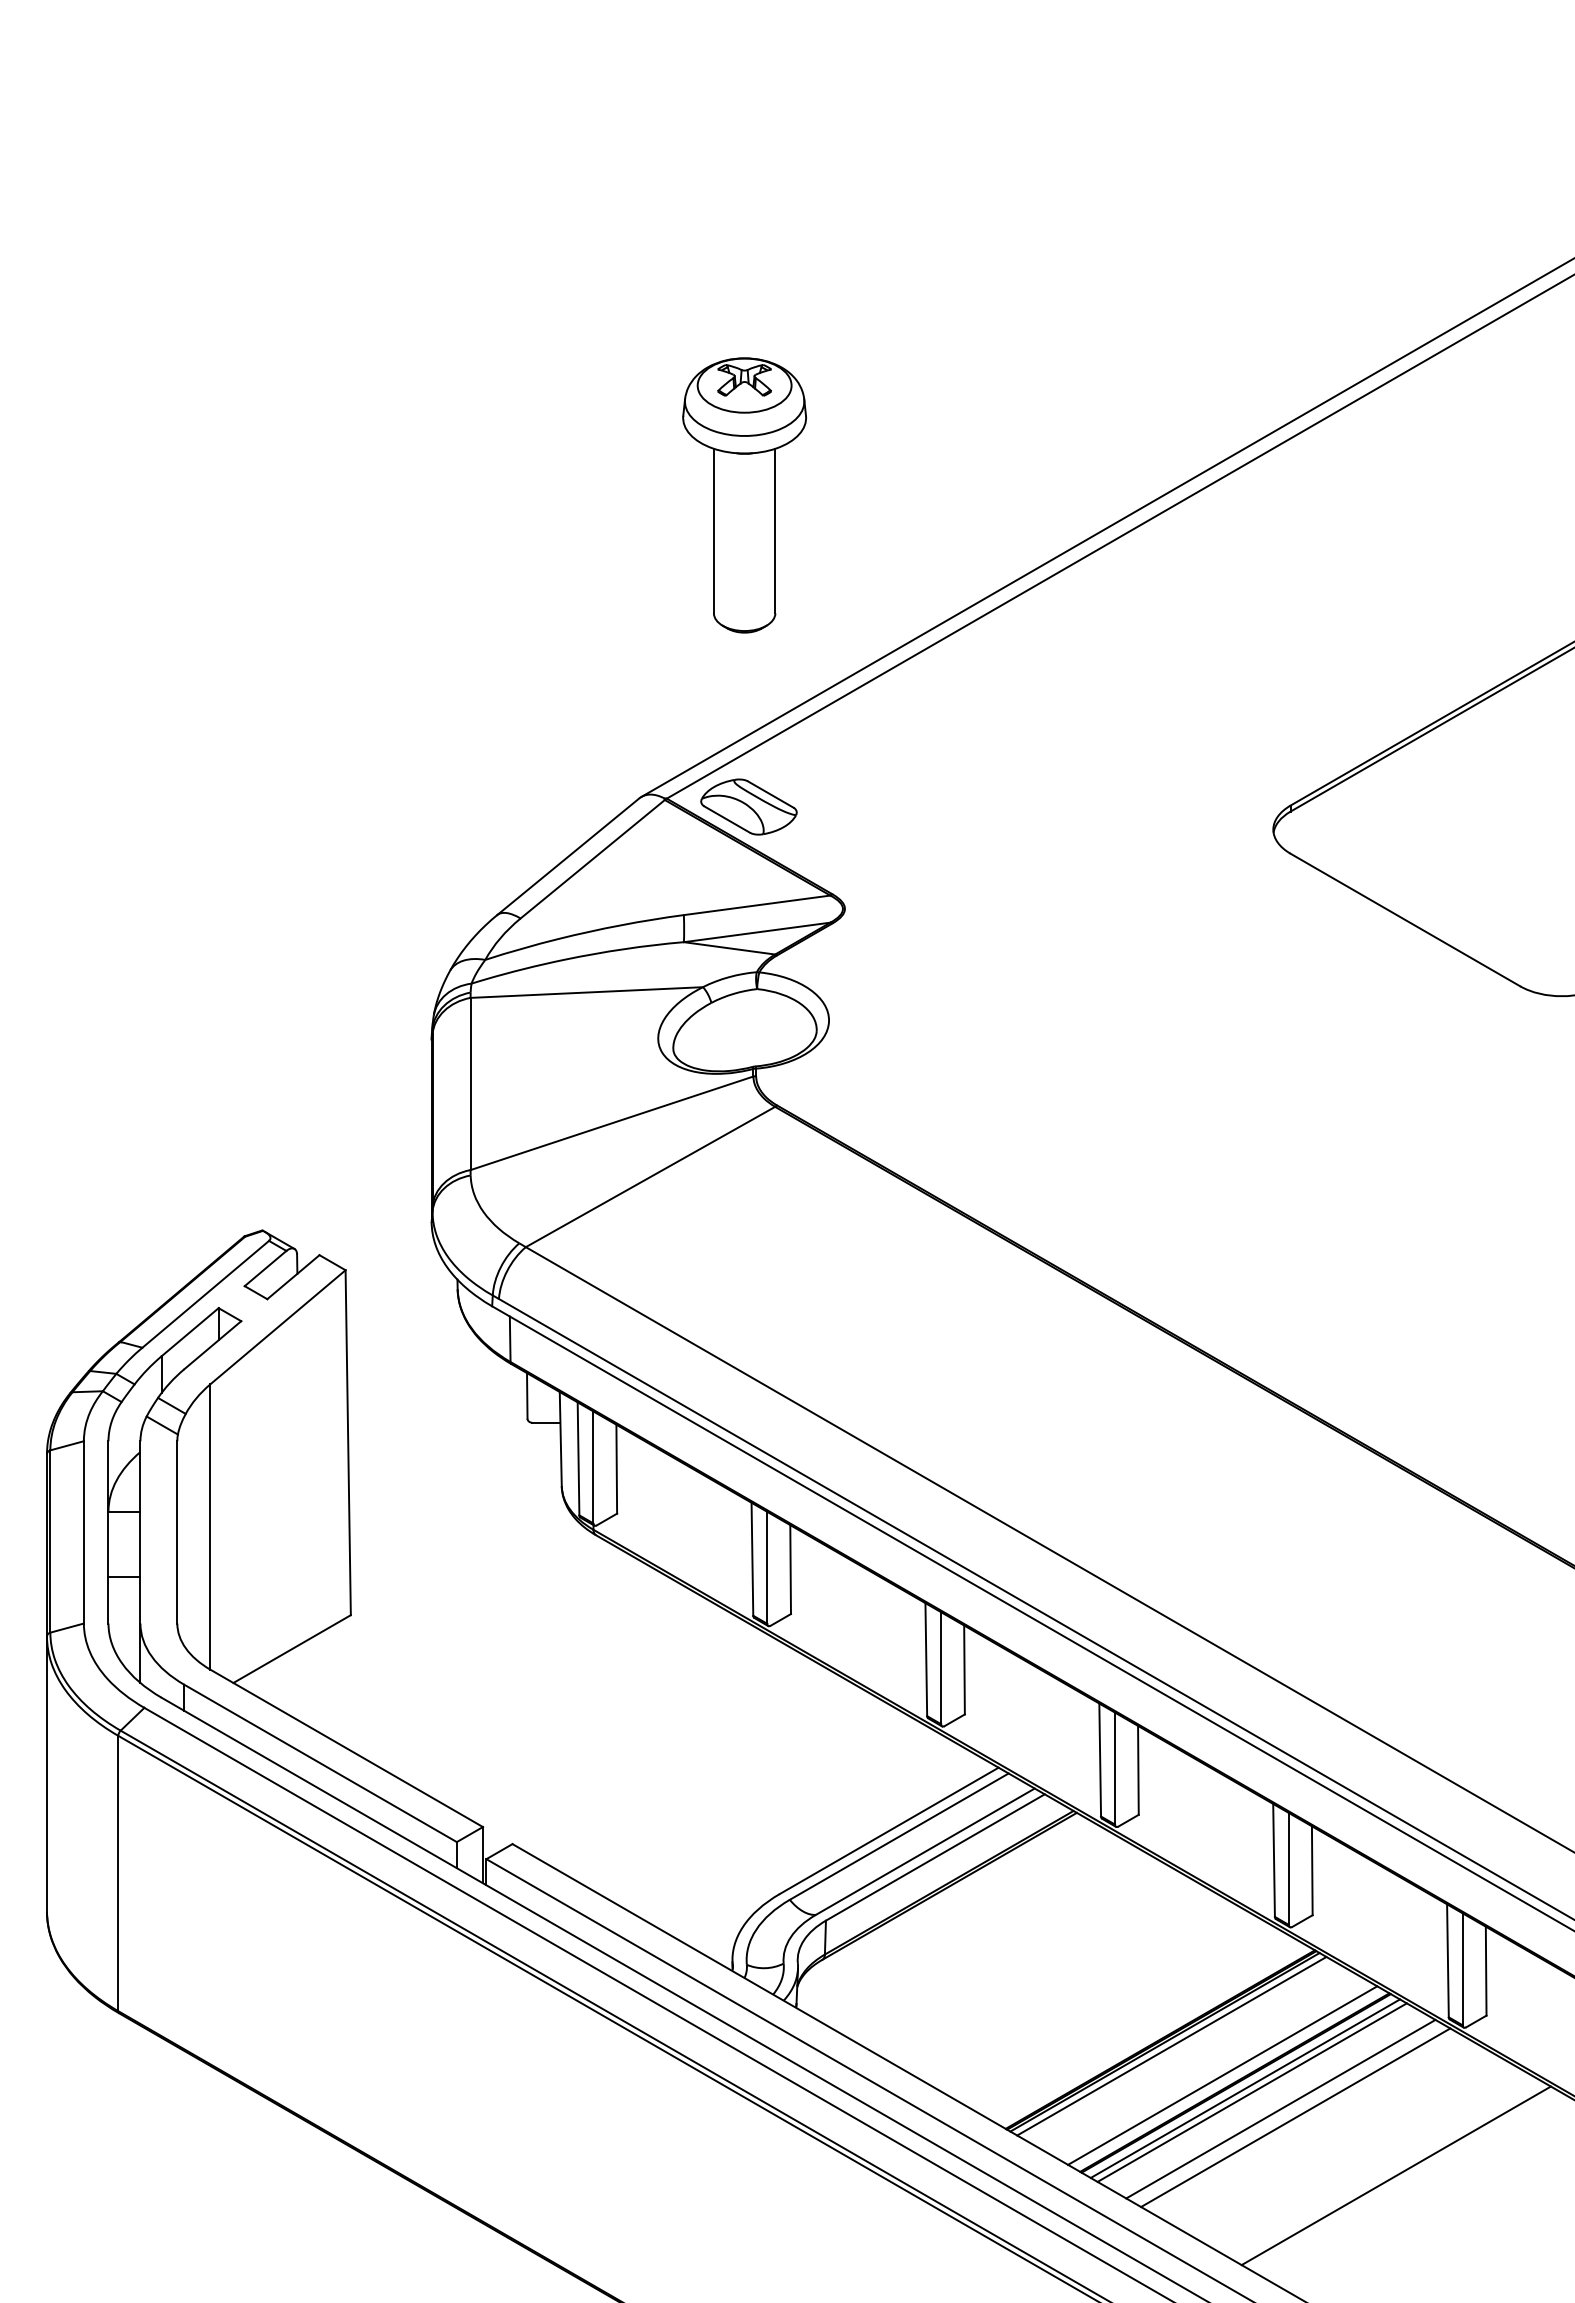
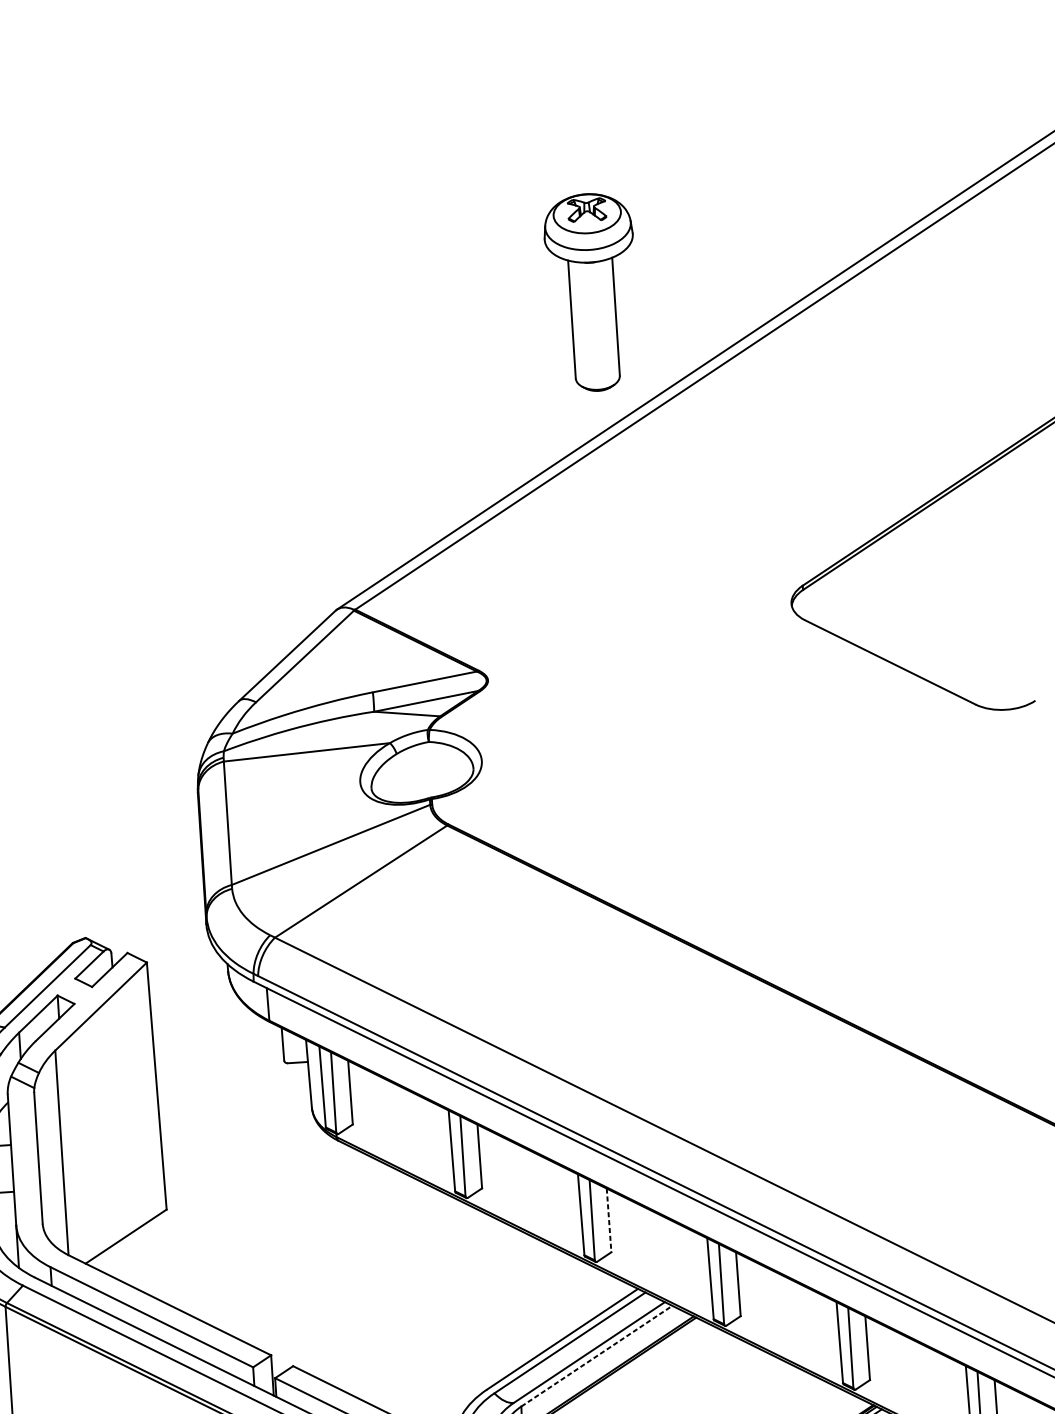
part: (744, 495) -> (592, 292), moved
part: (748, 806) -> (414, 611), removed
line: (964, 1670) -> (609, 1220), solid -> dashed
line: (935, 1857) -> (596, 1356), solid -> dashed

